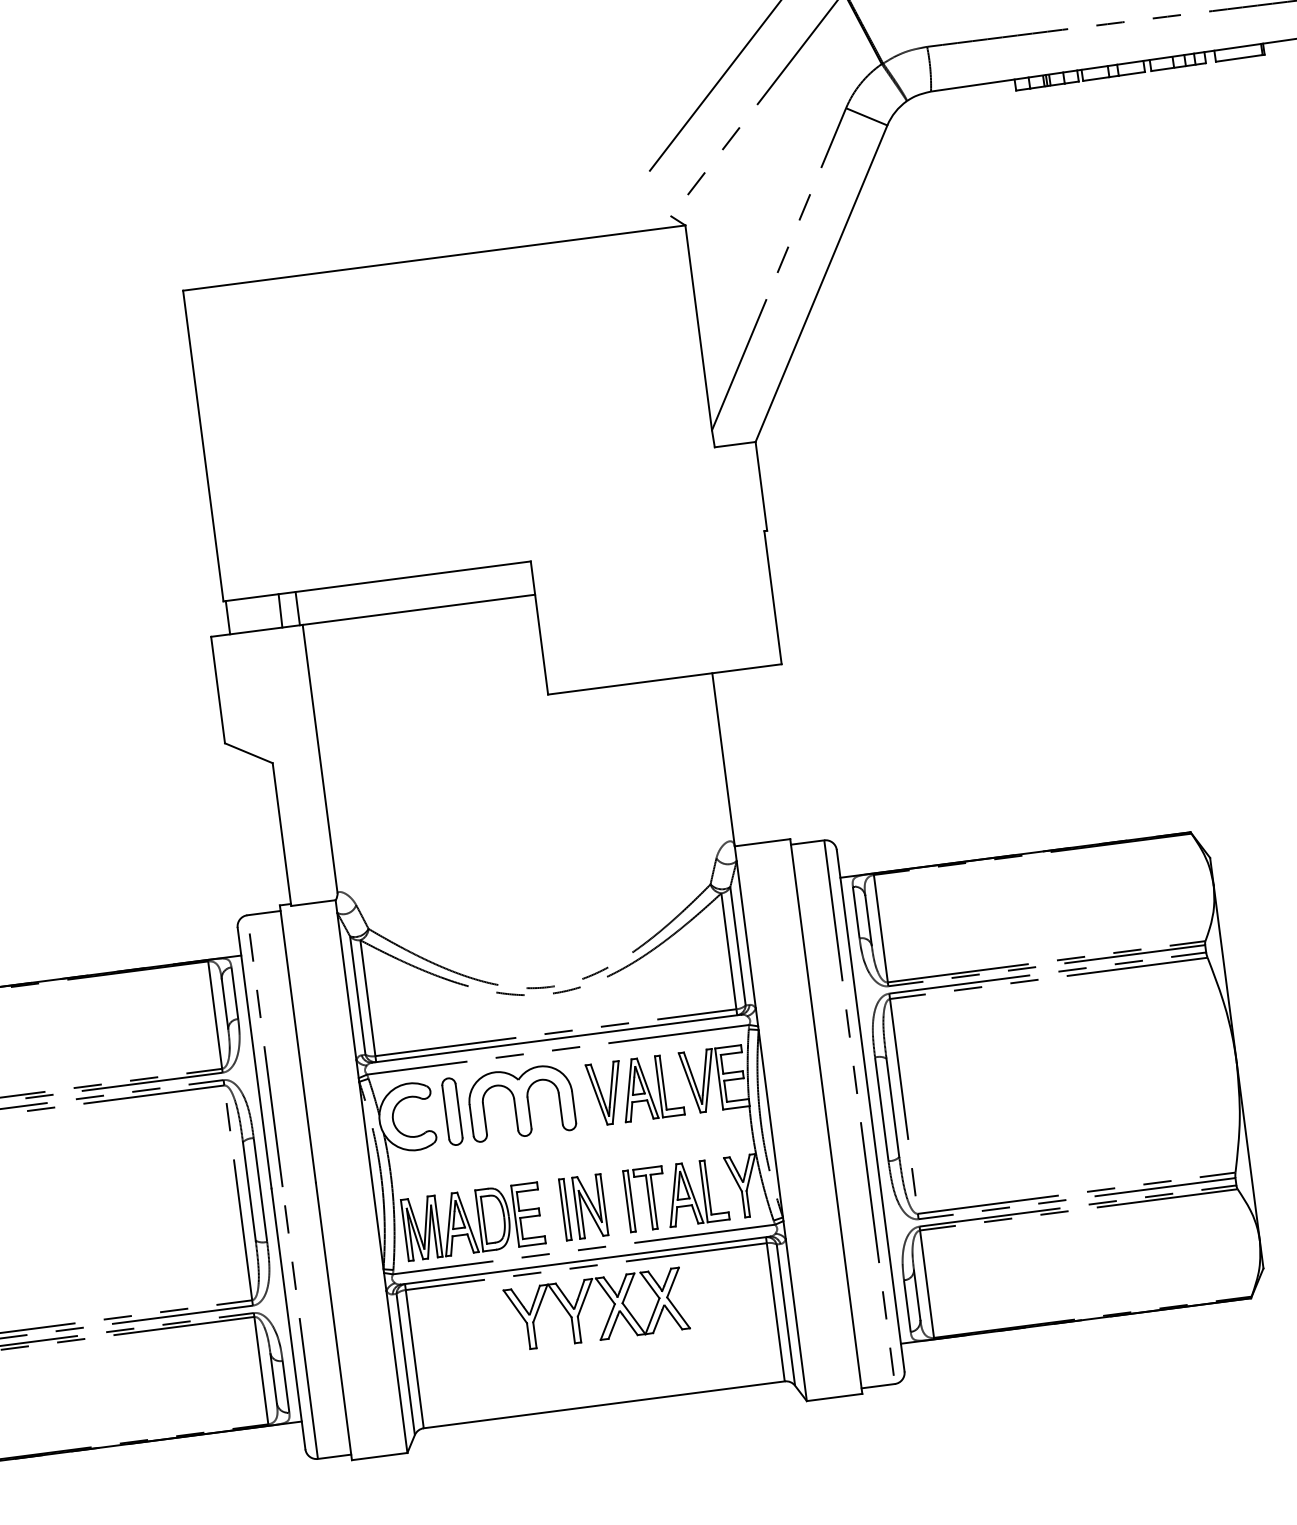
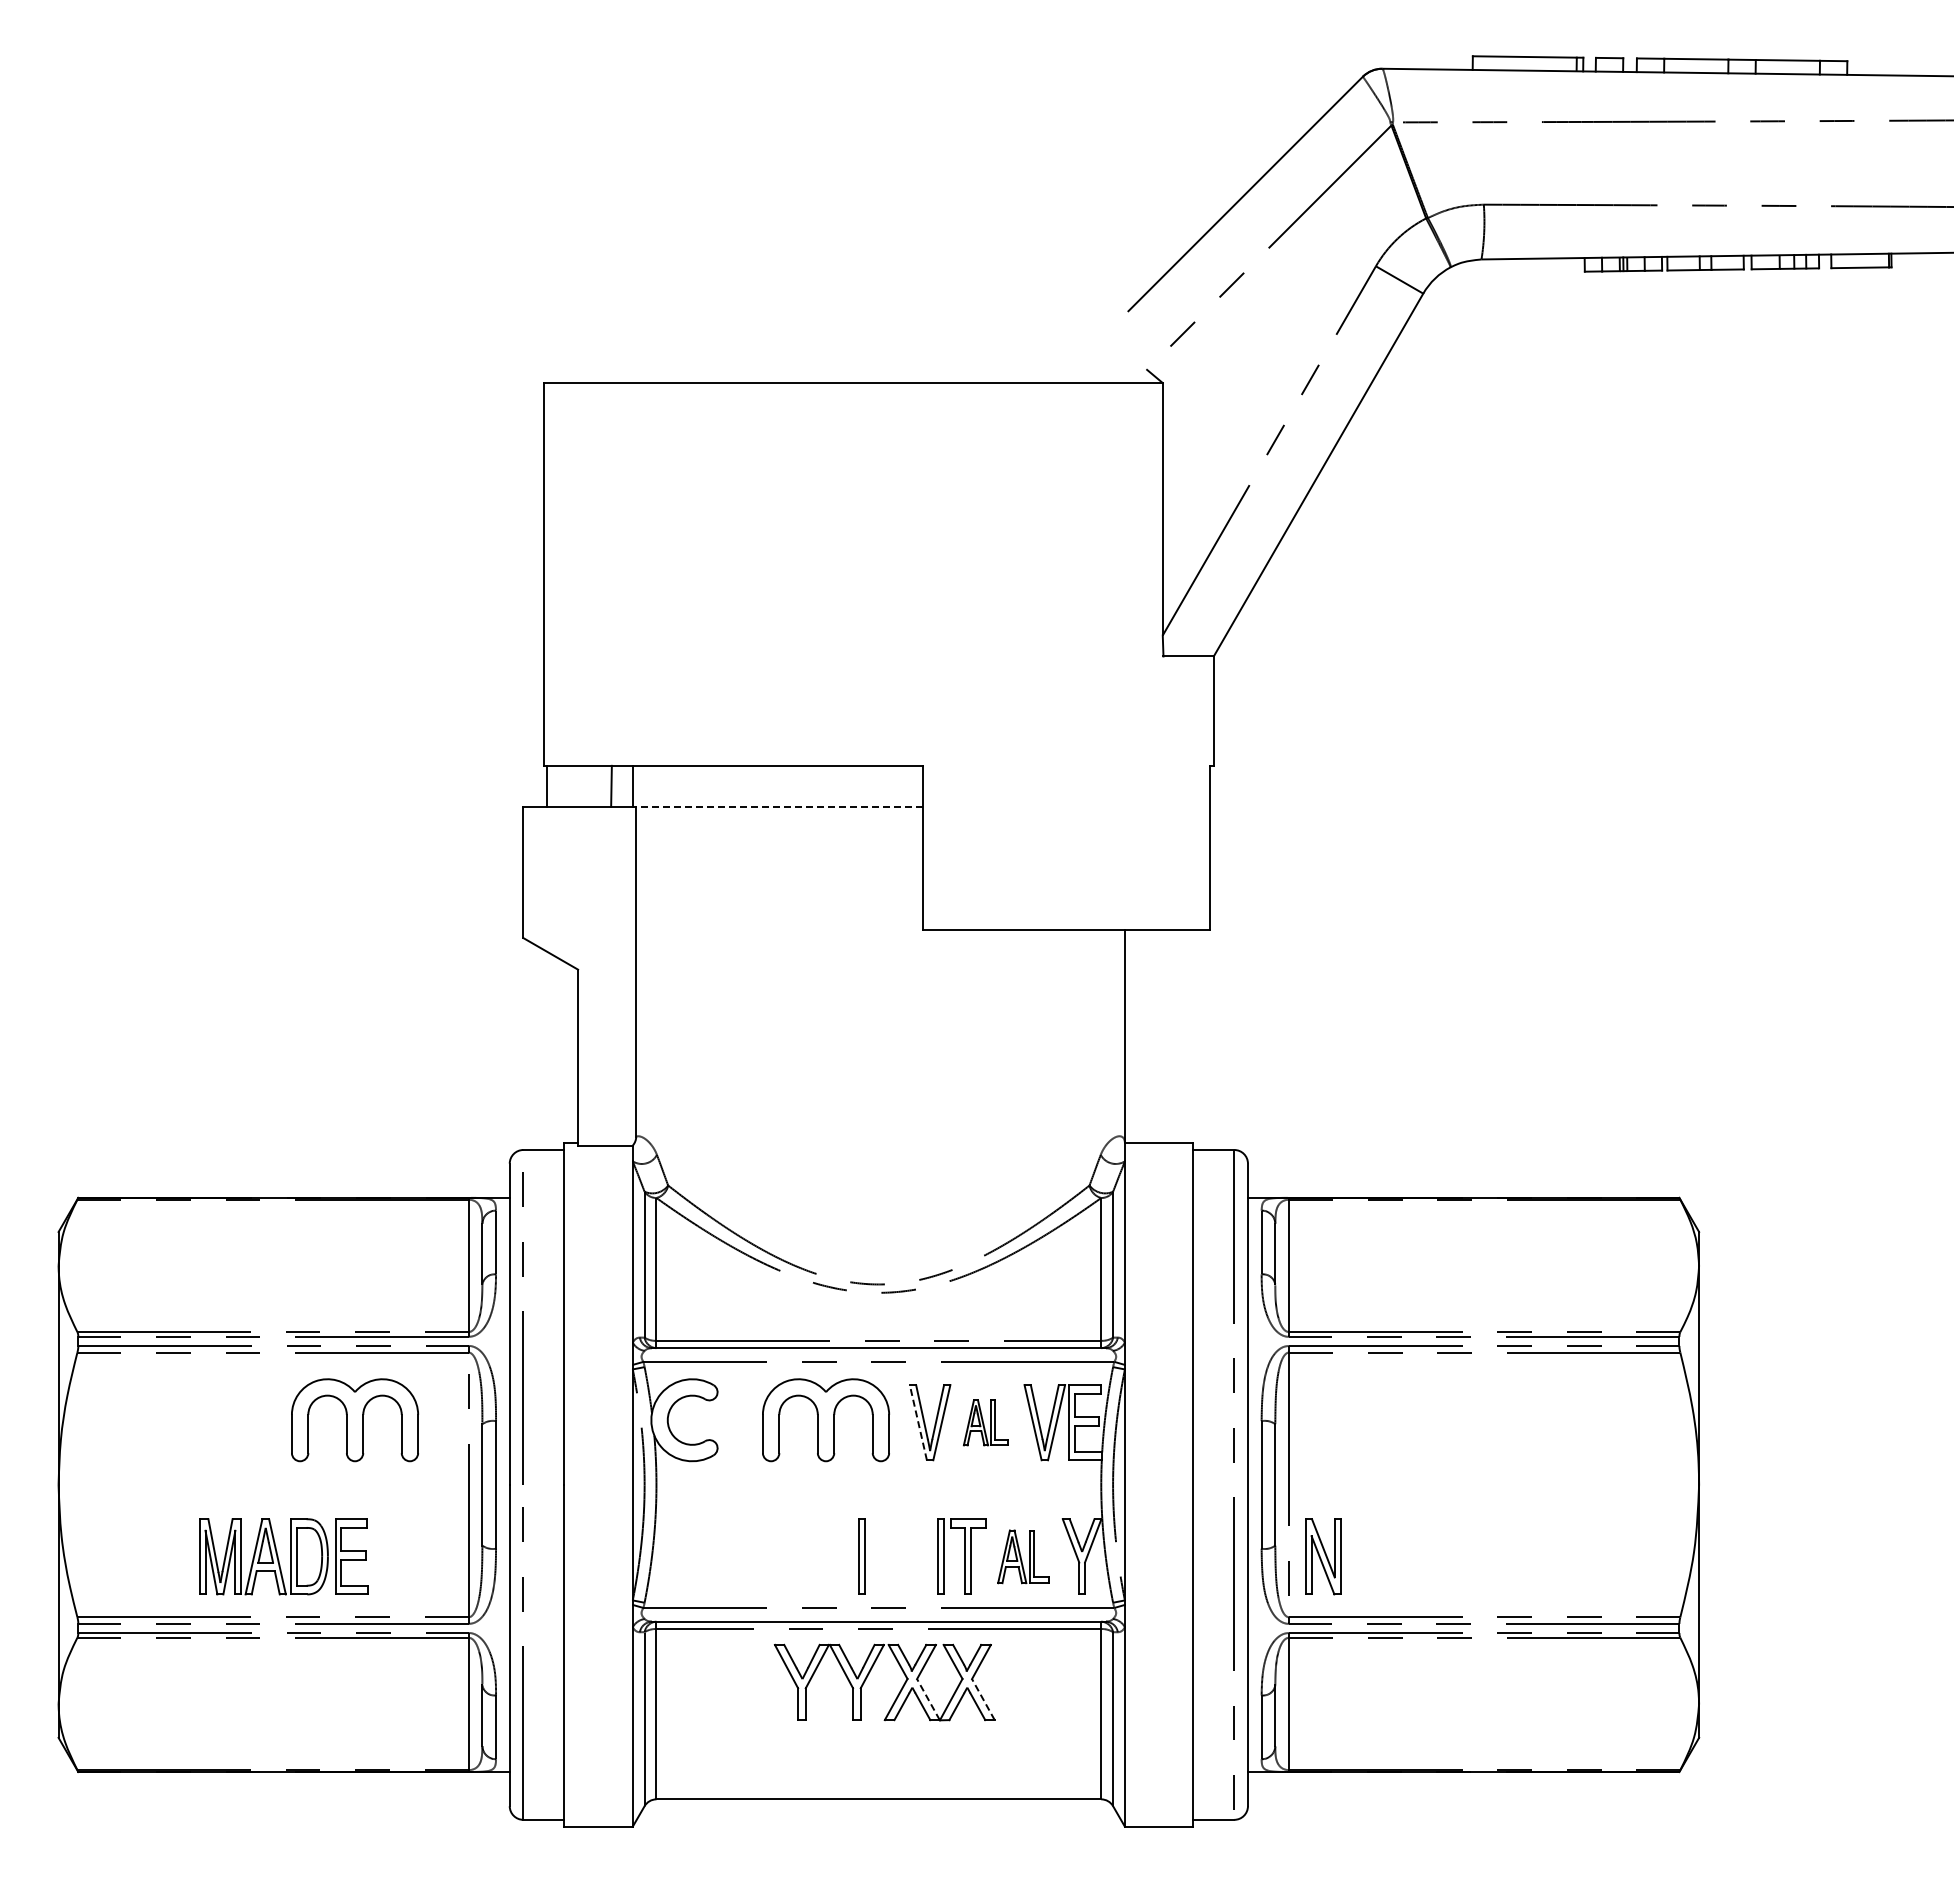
line: (418, 609) -> (778, 806), solid -> dashed
part: (651, 1087) -> (985, 1422), size x0.6
line: (596, 1094) -> (918, 1422), solid -> dashed
part: (452, 1111) -> (741, 1420), removed
part: (138, 1152) -> (354, 1420), added
part: (696, 1192) -> (1023, 1556), size x0.7
part: (590, 1206) -> (1323, 1556), moved
part: (472, 1221) -> (283, 1556), moved
line: (678, 1312) -> (983, 1699), solid -> dashed
line: (634, 1318) -> (928, 1699), solid -> dashed

